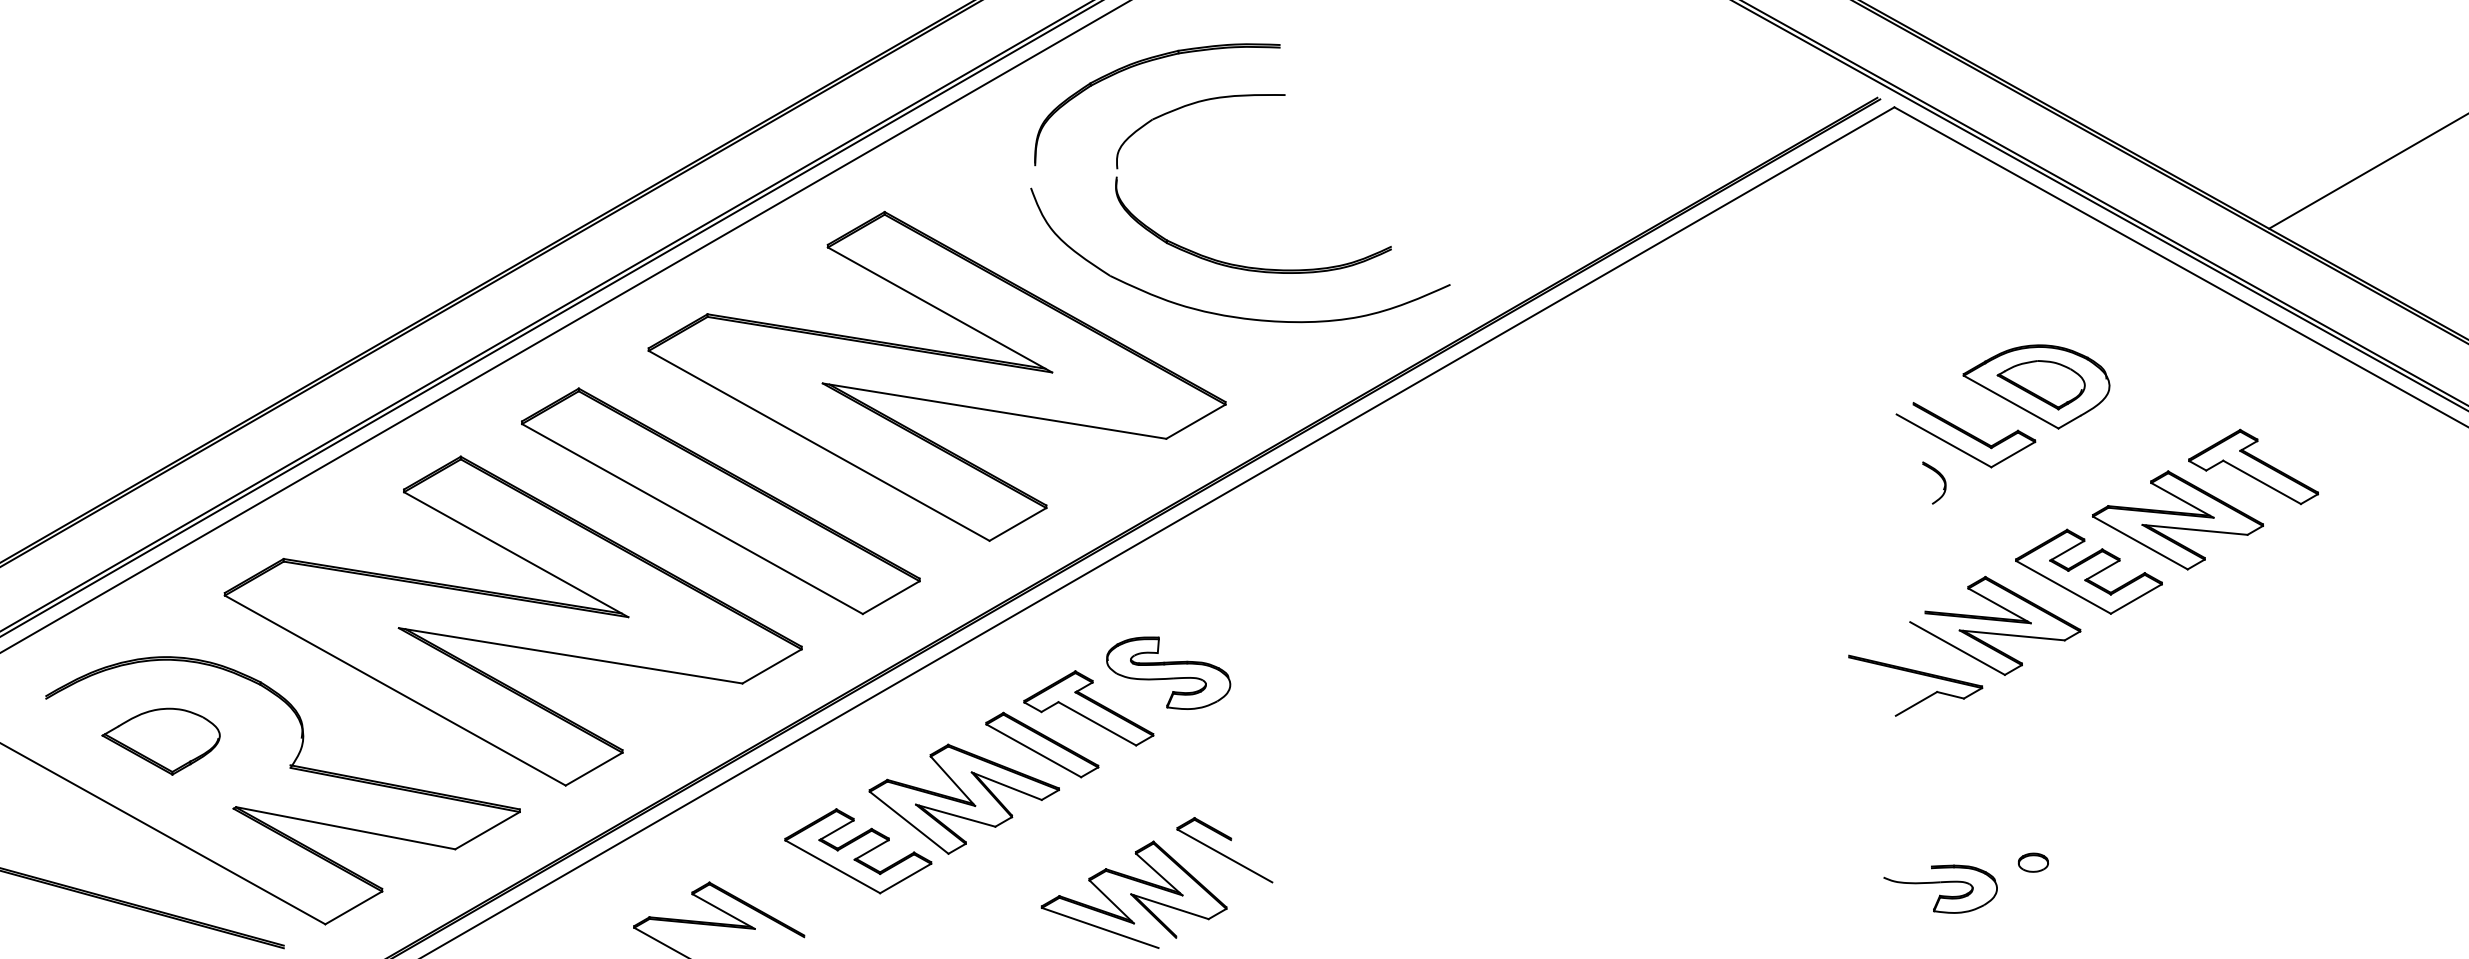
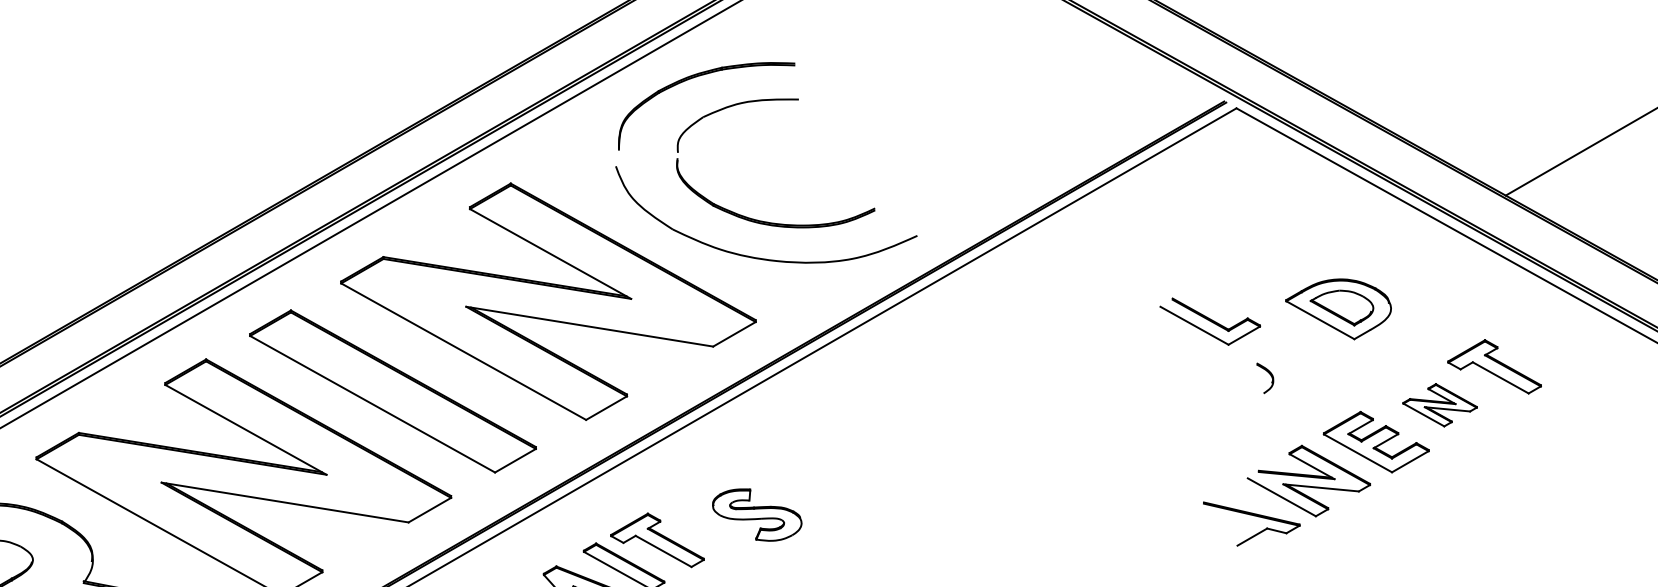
part: (1965, 435) -> (1209, 321), moved
part: (2177, 520) -> (1439, 405), size x0.6
part: (1168, 672) -> (757, 514), moved

